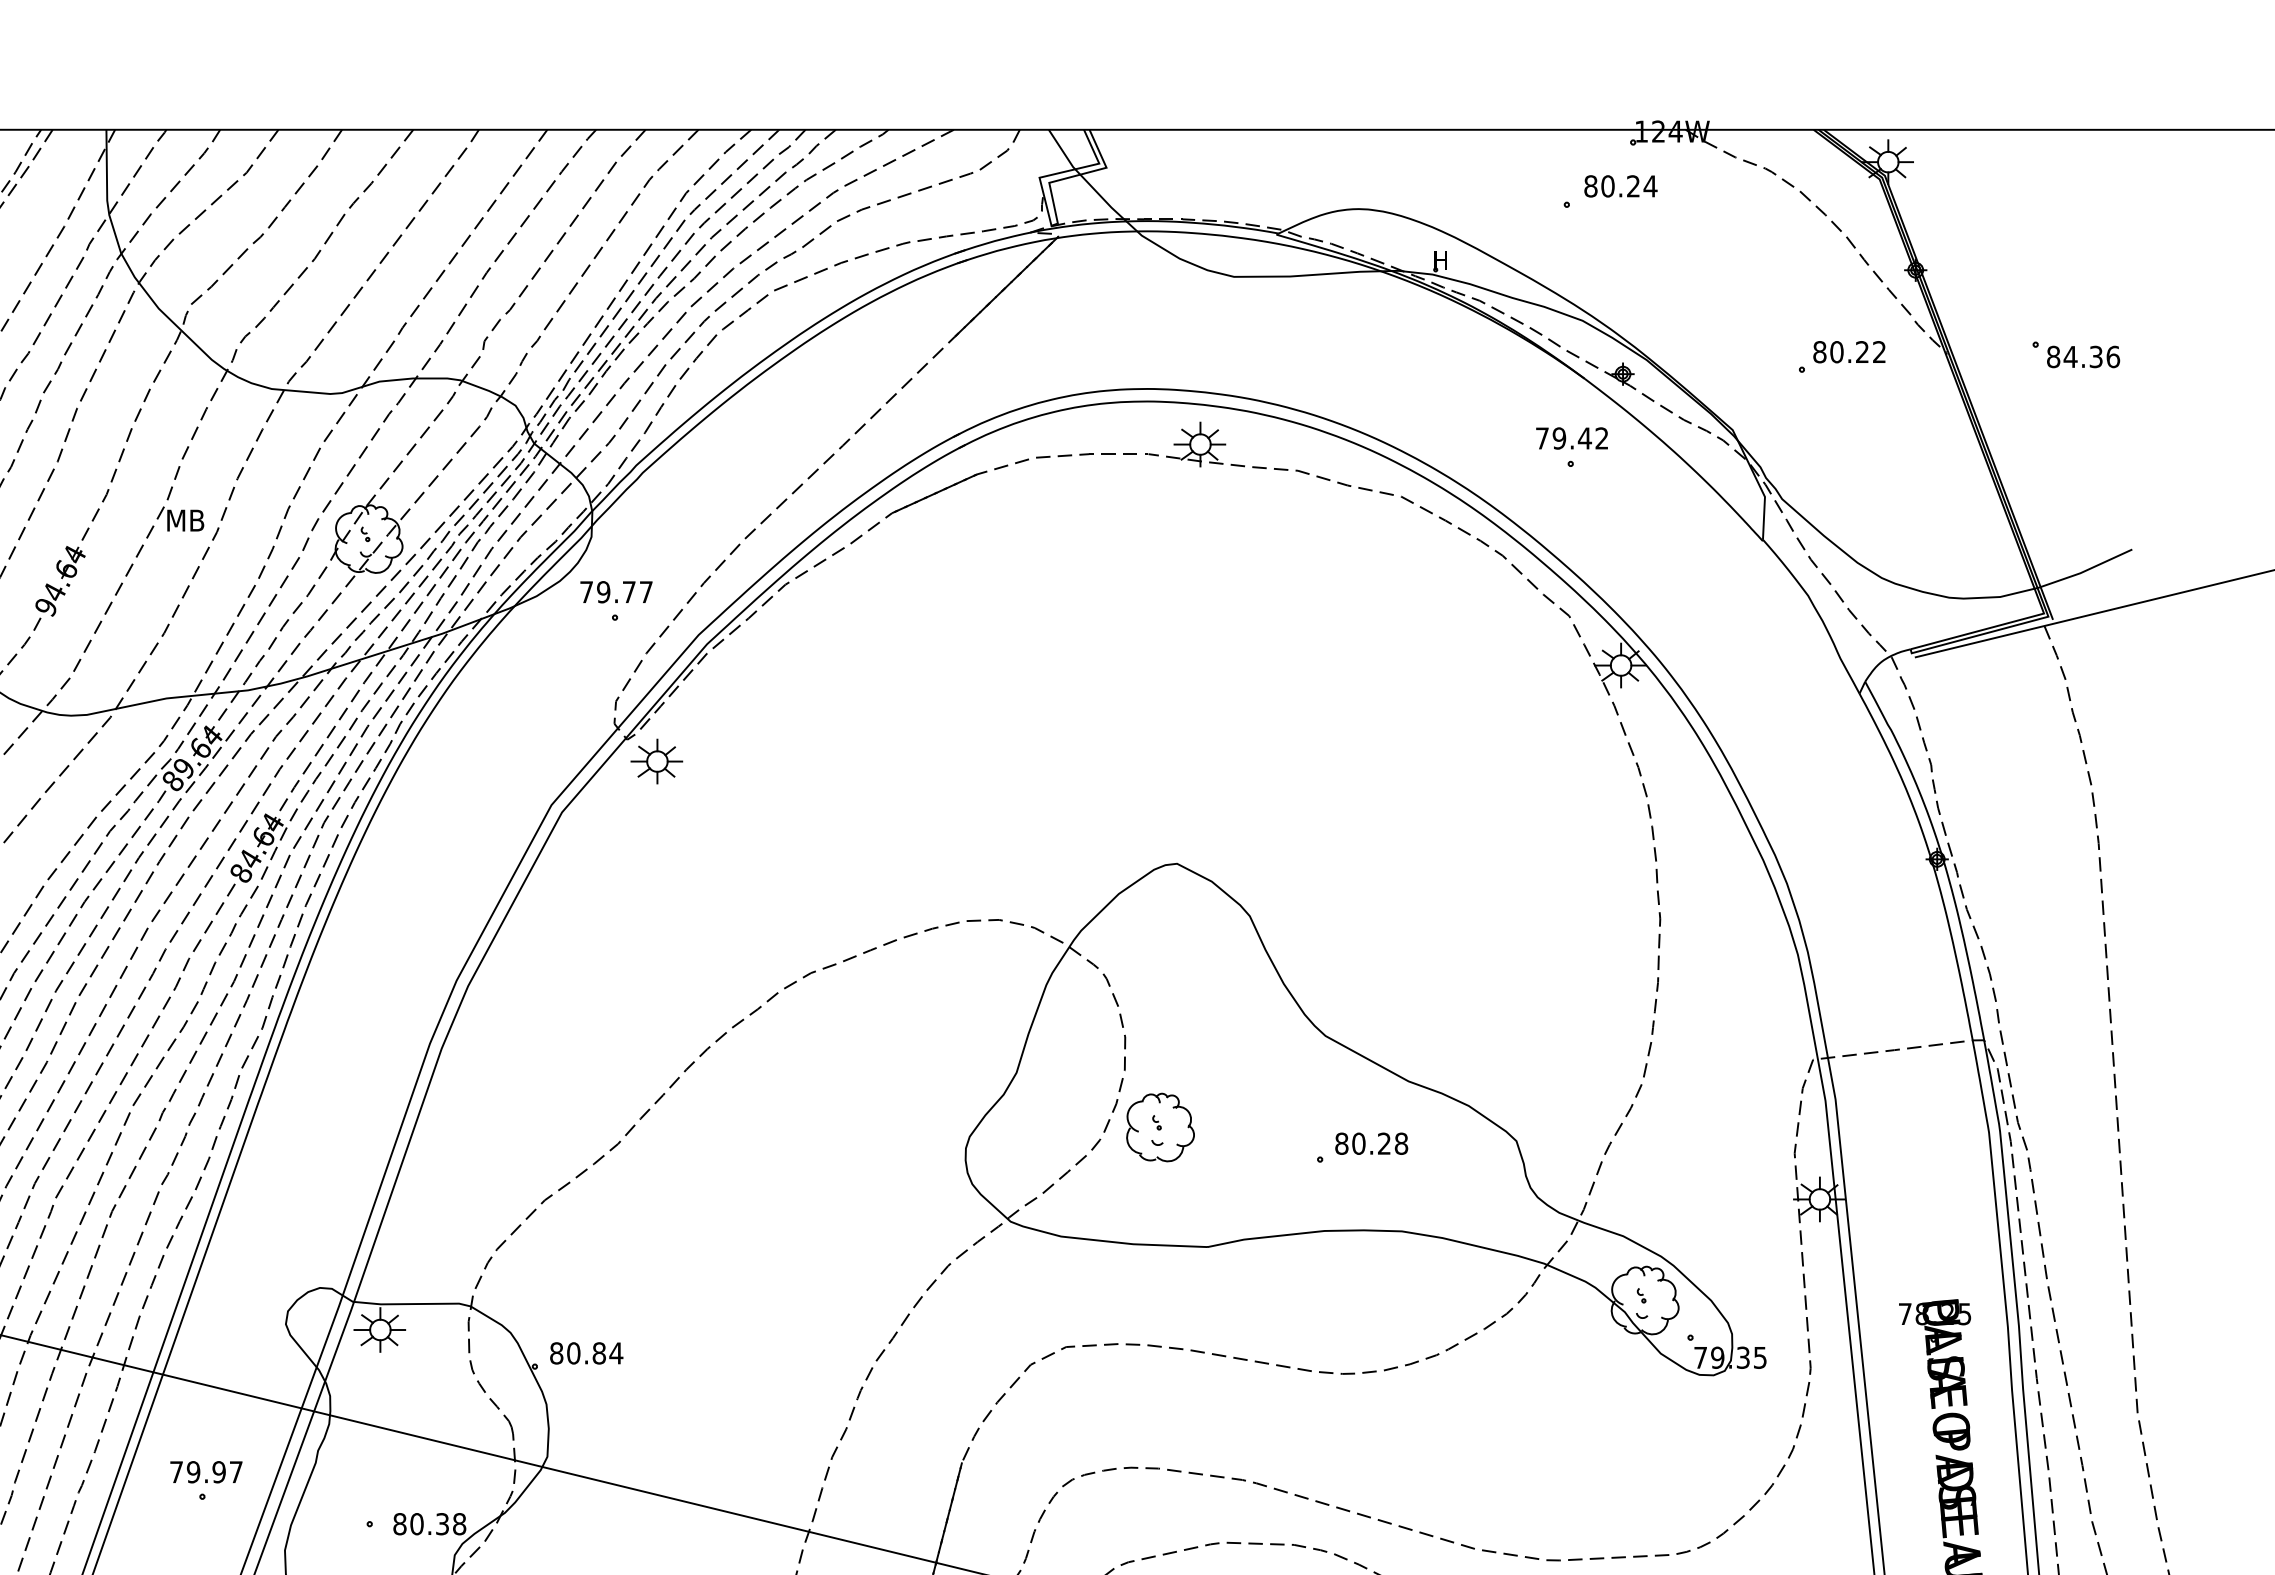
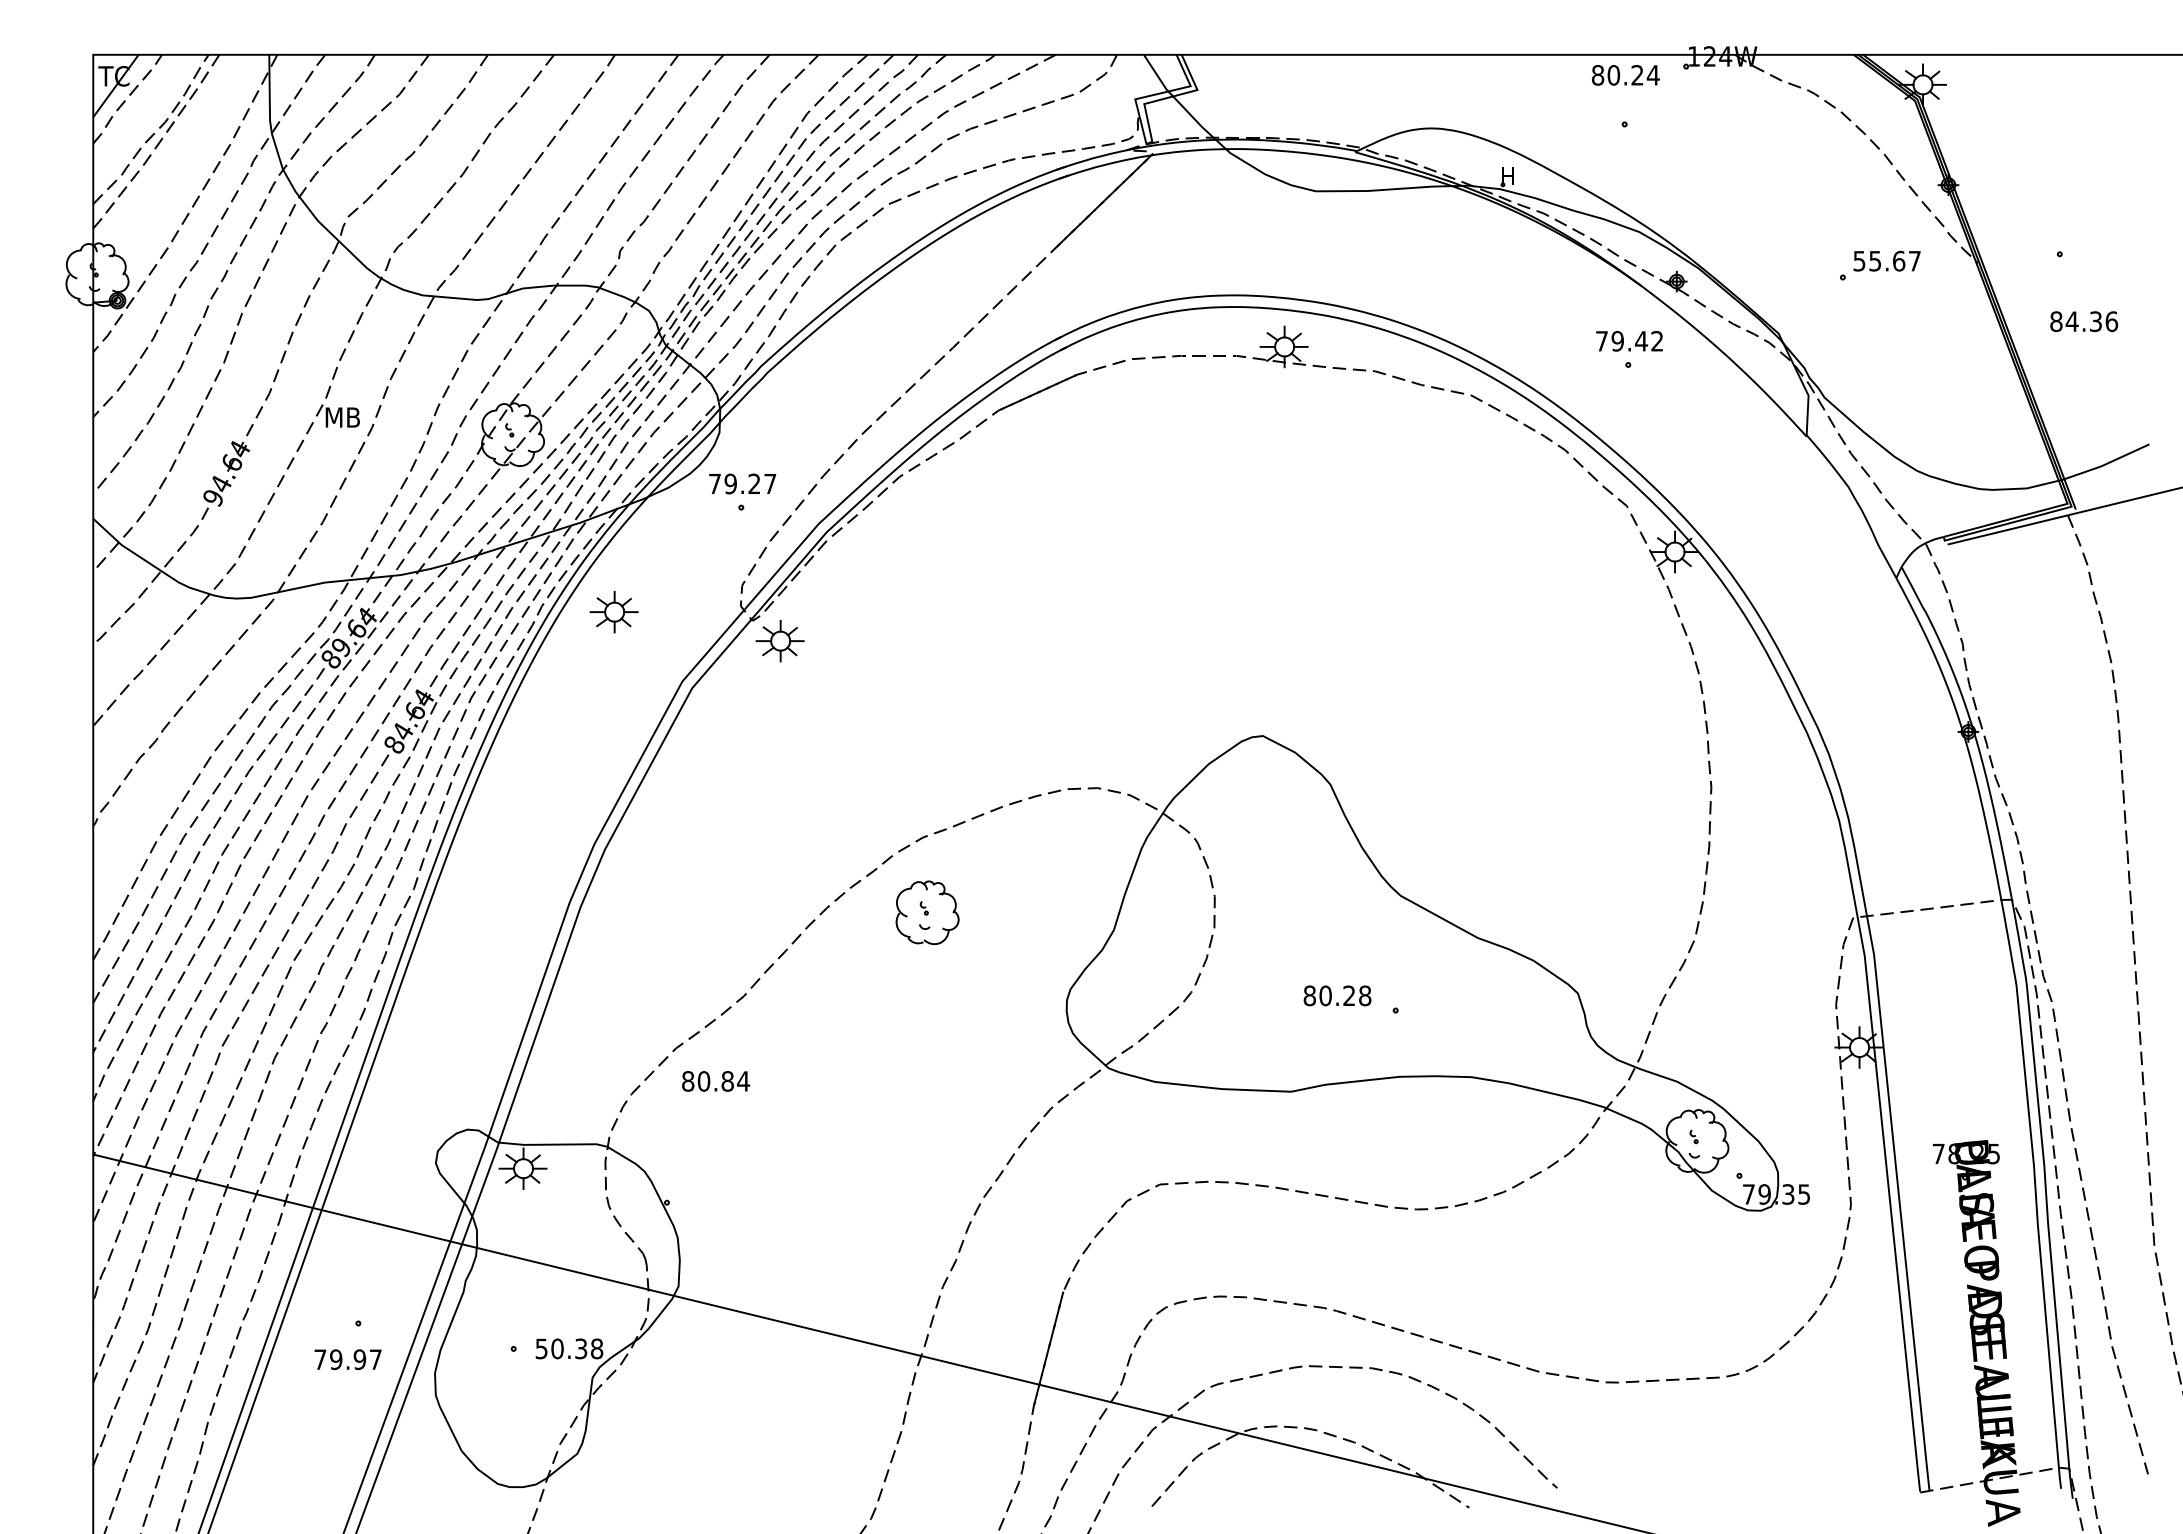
text: (1620, 186) -> (1625, 75), moved
text: (1848, 351) -> (1886, 260), 80.22 -> 55.67
text: (2083, 356) -> (2084, 321), moved
text: (629, 591) -> (754, 483), 79.77 -> 79.27
part: (477, 730) -> (613, 612), added
part: (1160, 1127) -> (927, 912), moved
text: (1371, 1143) -> (1337, 995), moved
text: (587, 1353) -> (716, 1081), moved
text: (205, 1472) -> (347, 1359), moved
text: (399, 1523) -> (541, 1348), 80.38 -> 50.38

